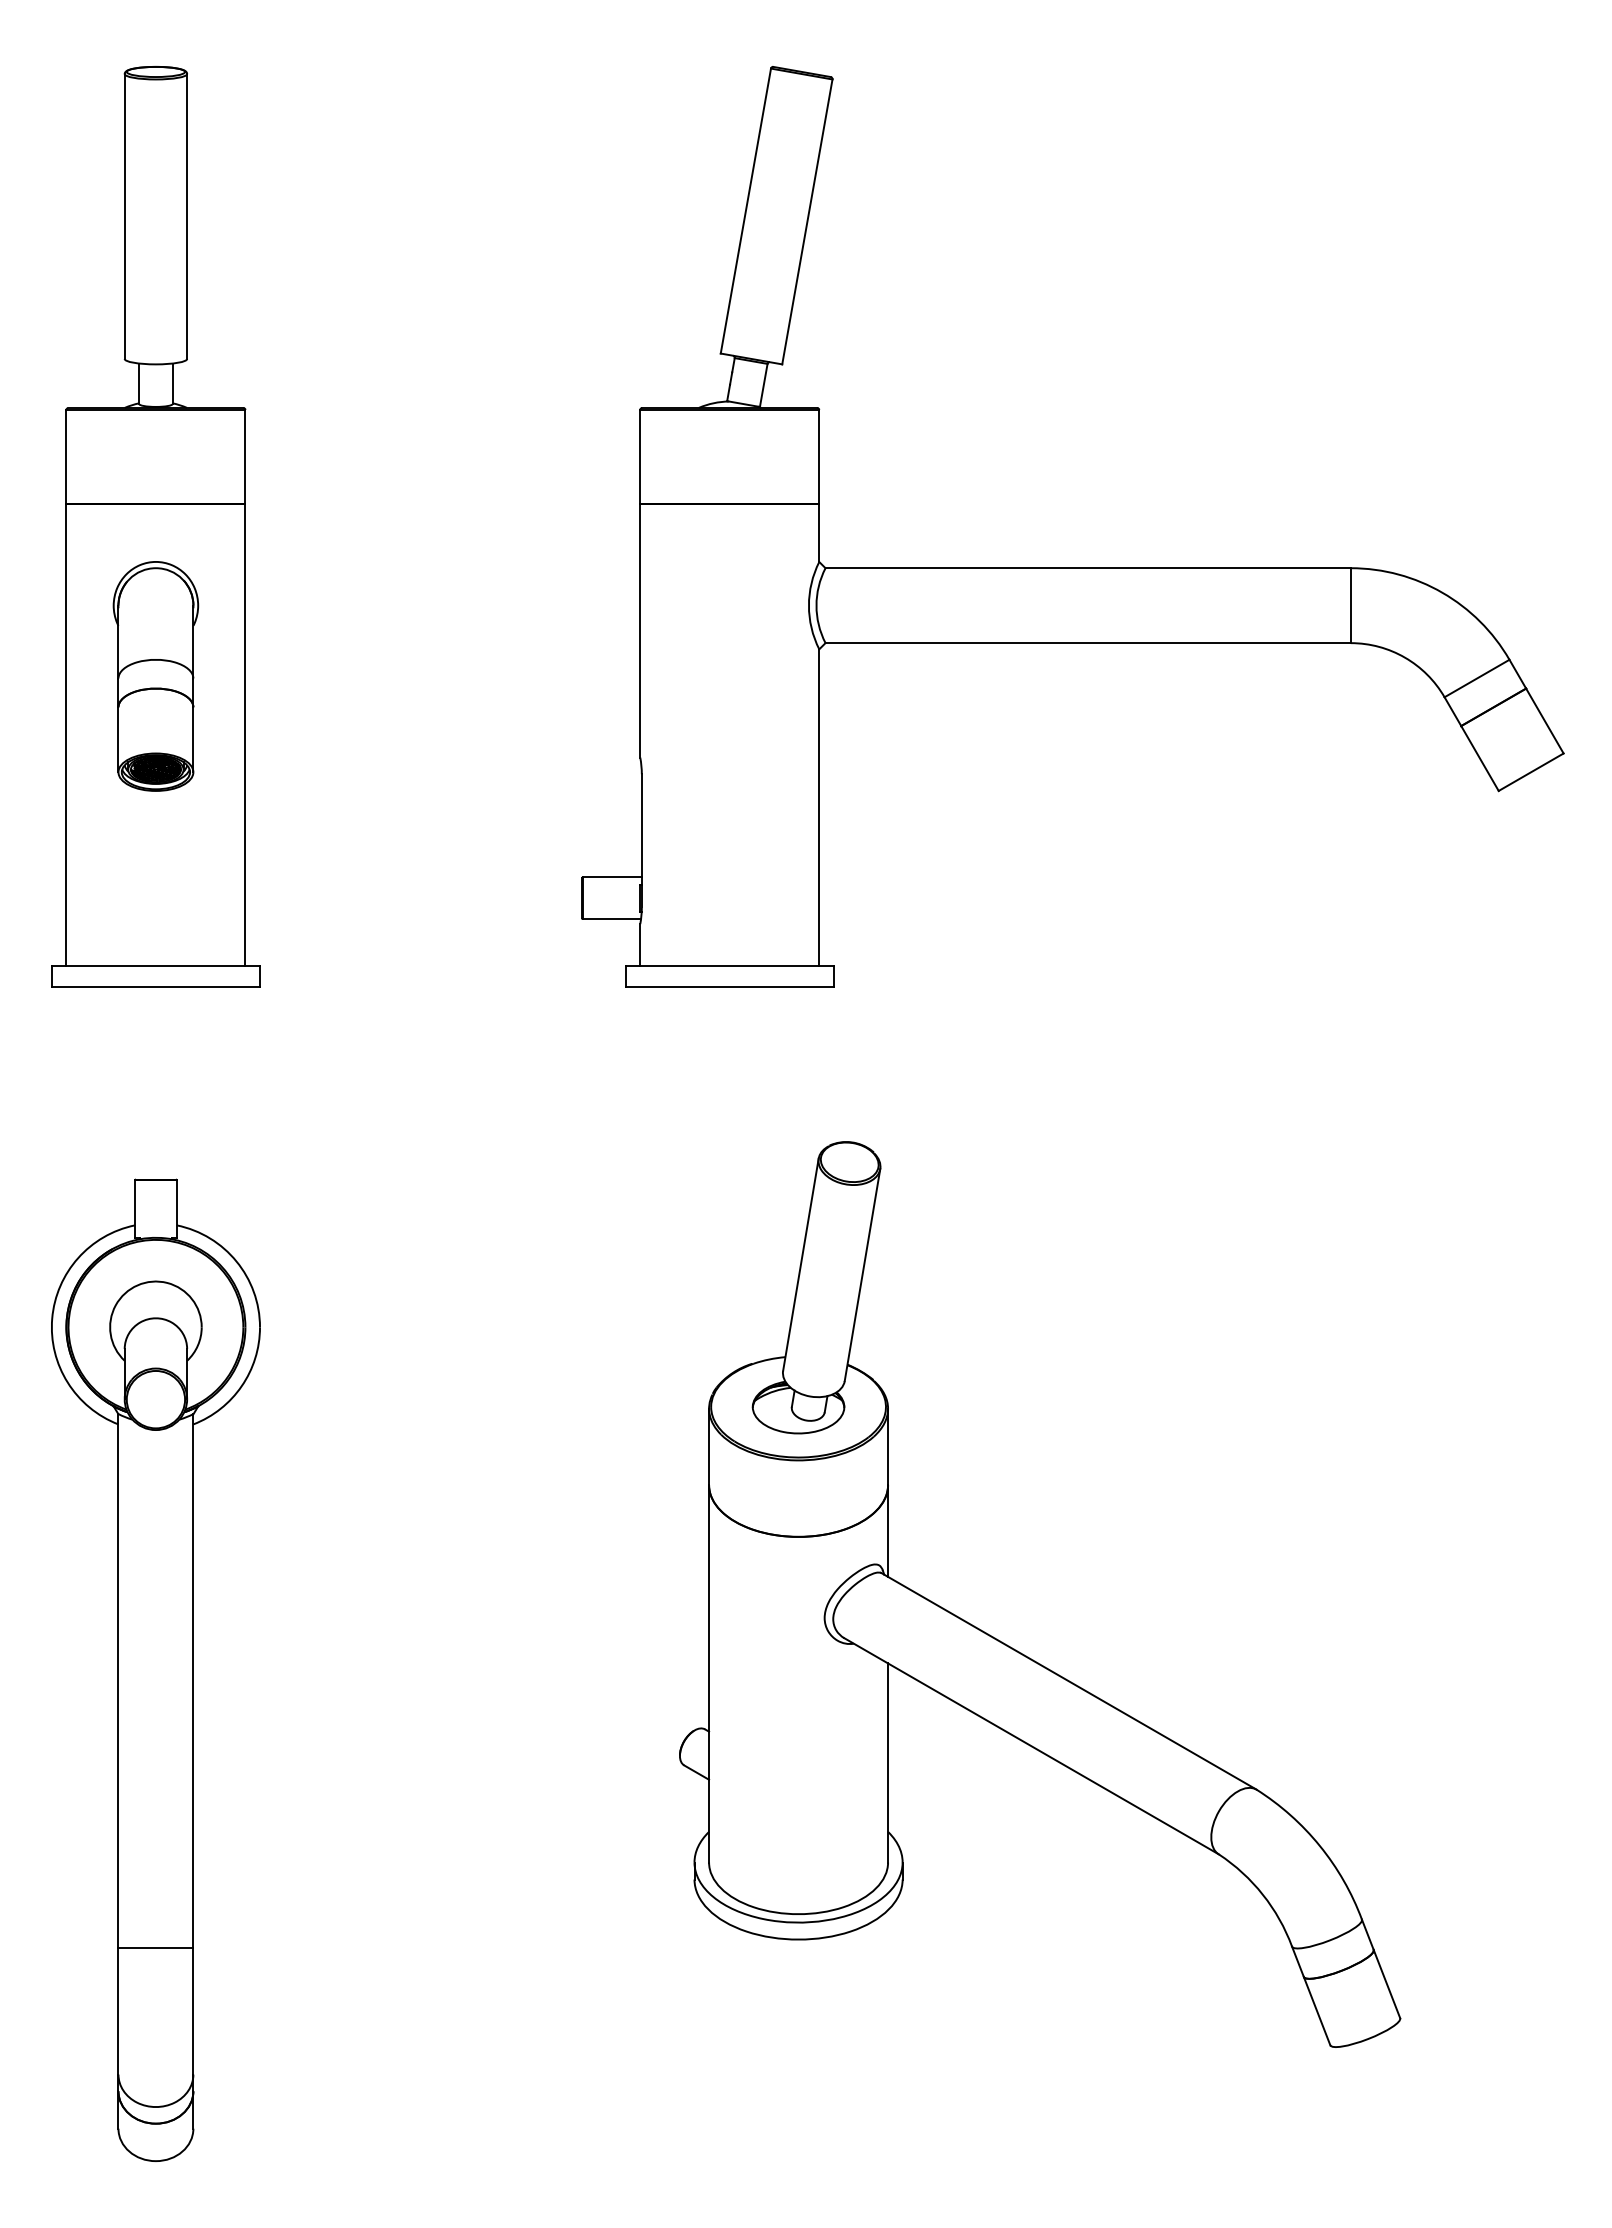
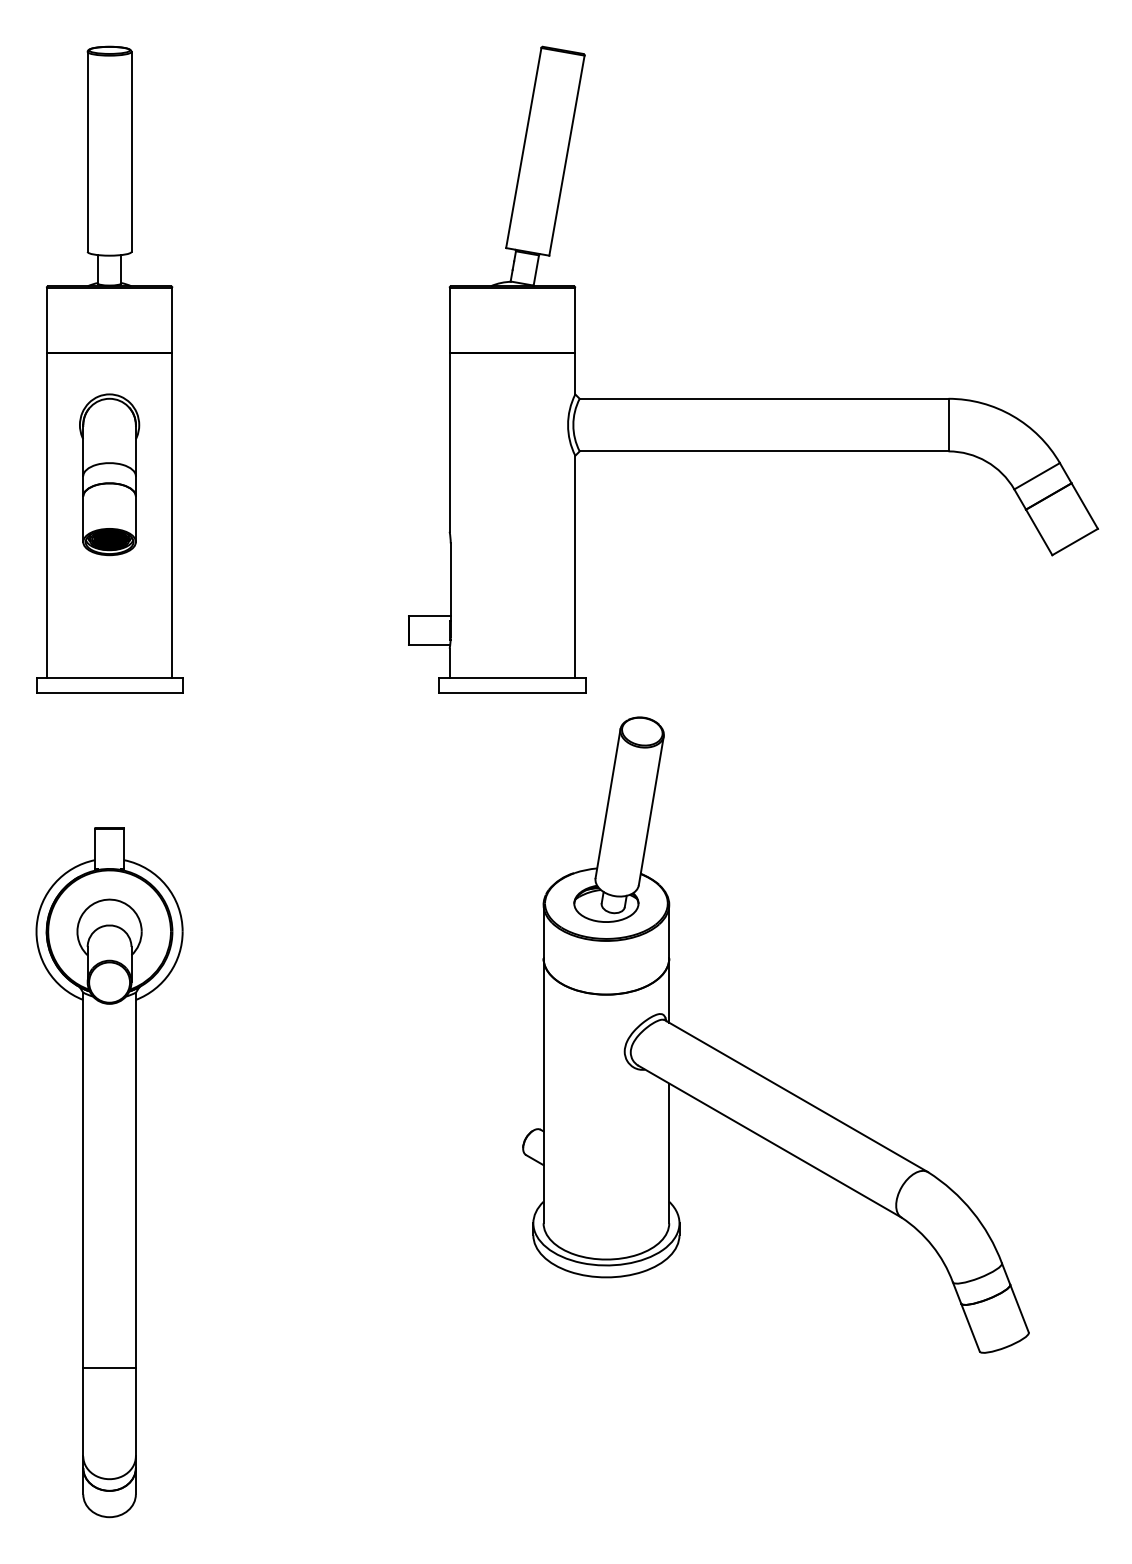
part: (1009, 1645) -> (754, 1070), moved

